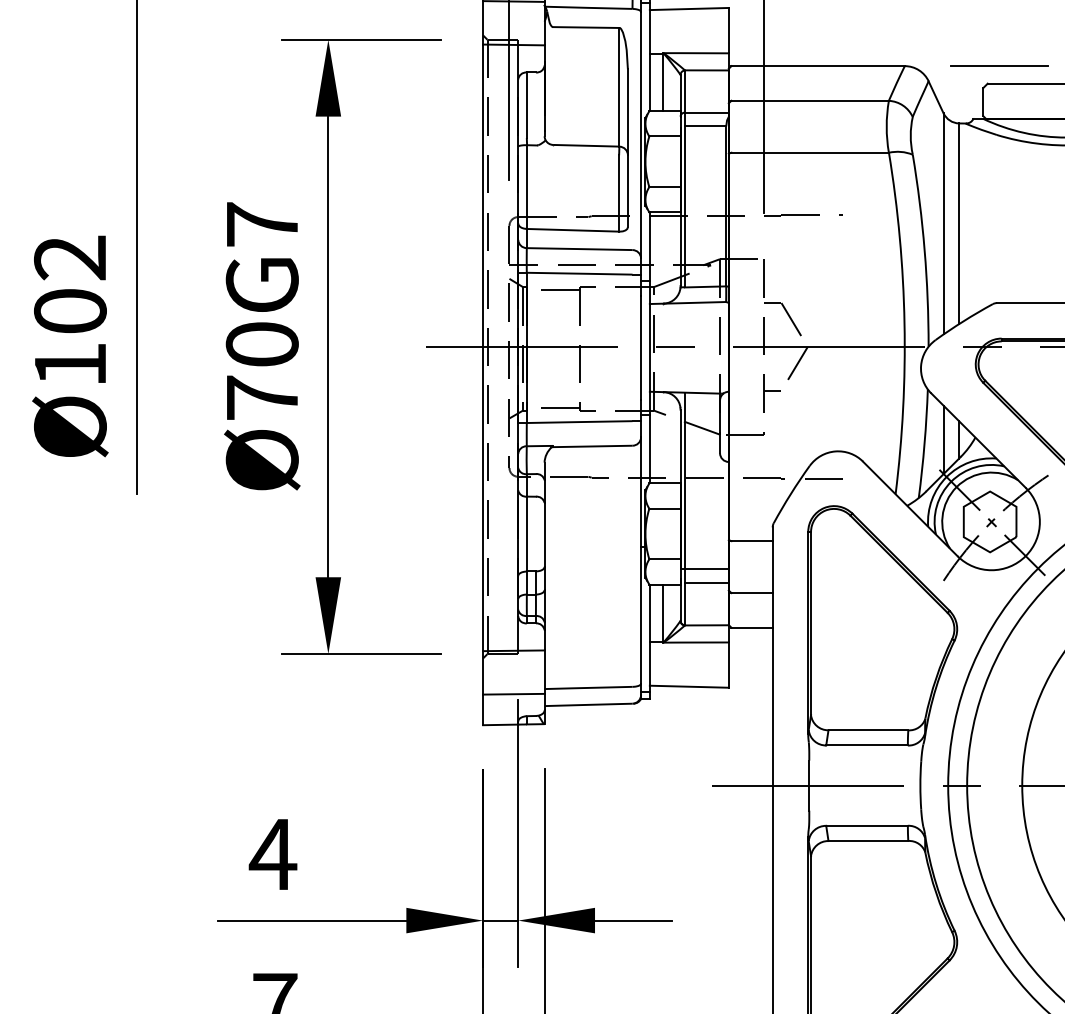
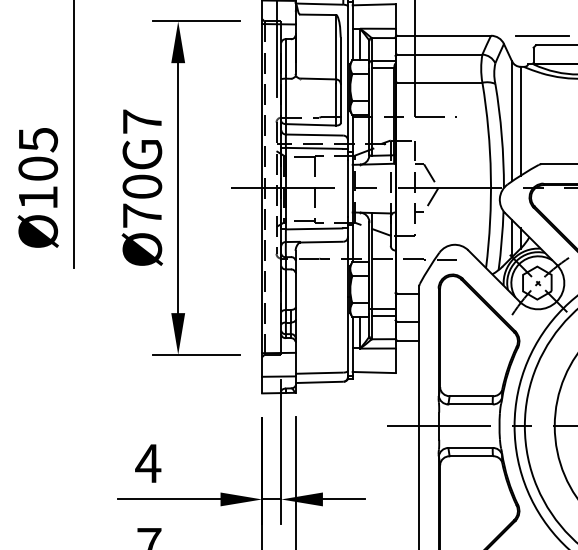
text: (70, 257) -> (38, 139), Ø102 -> Ø105

